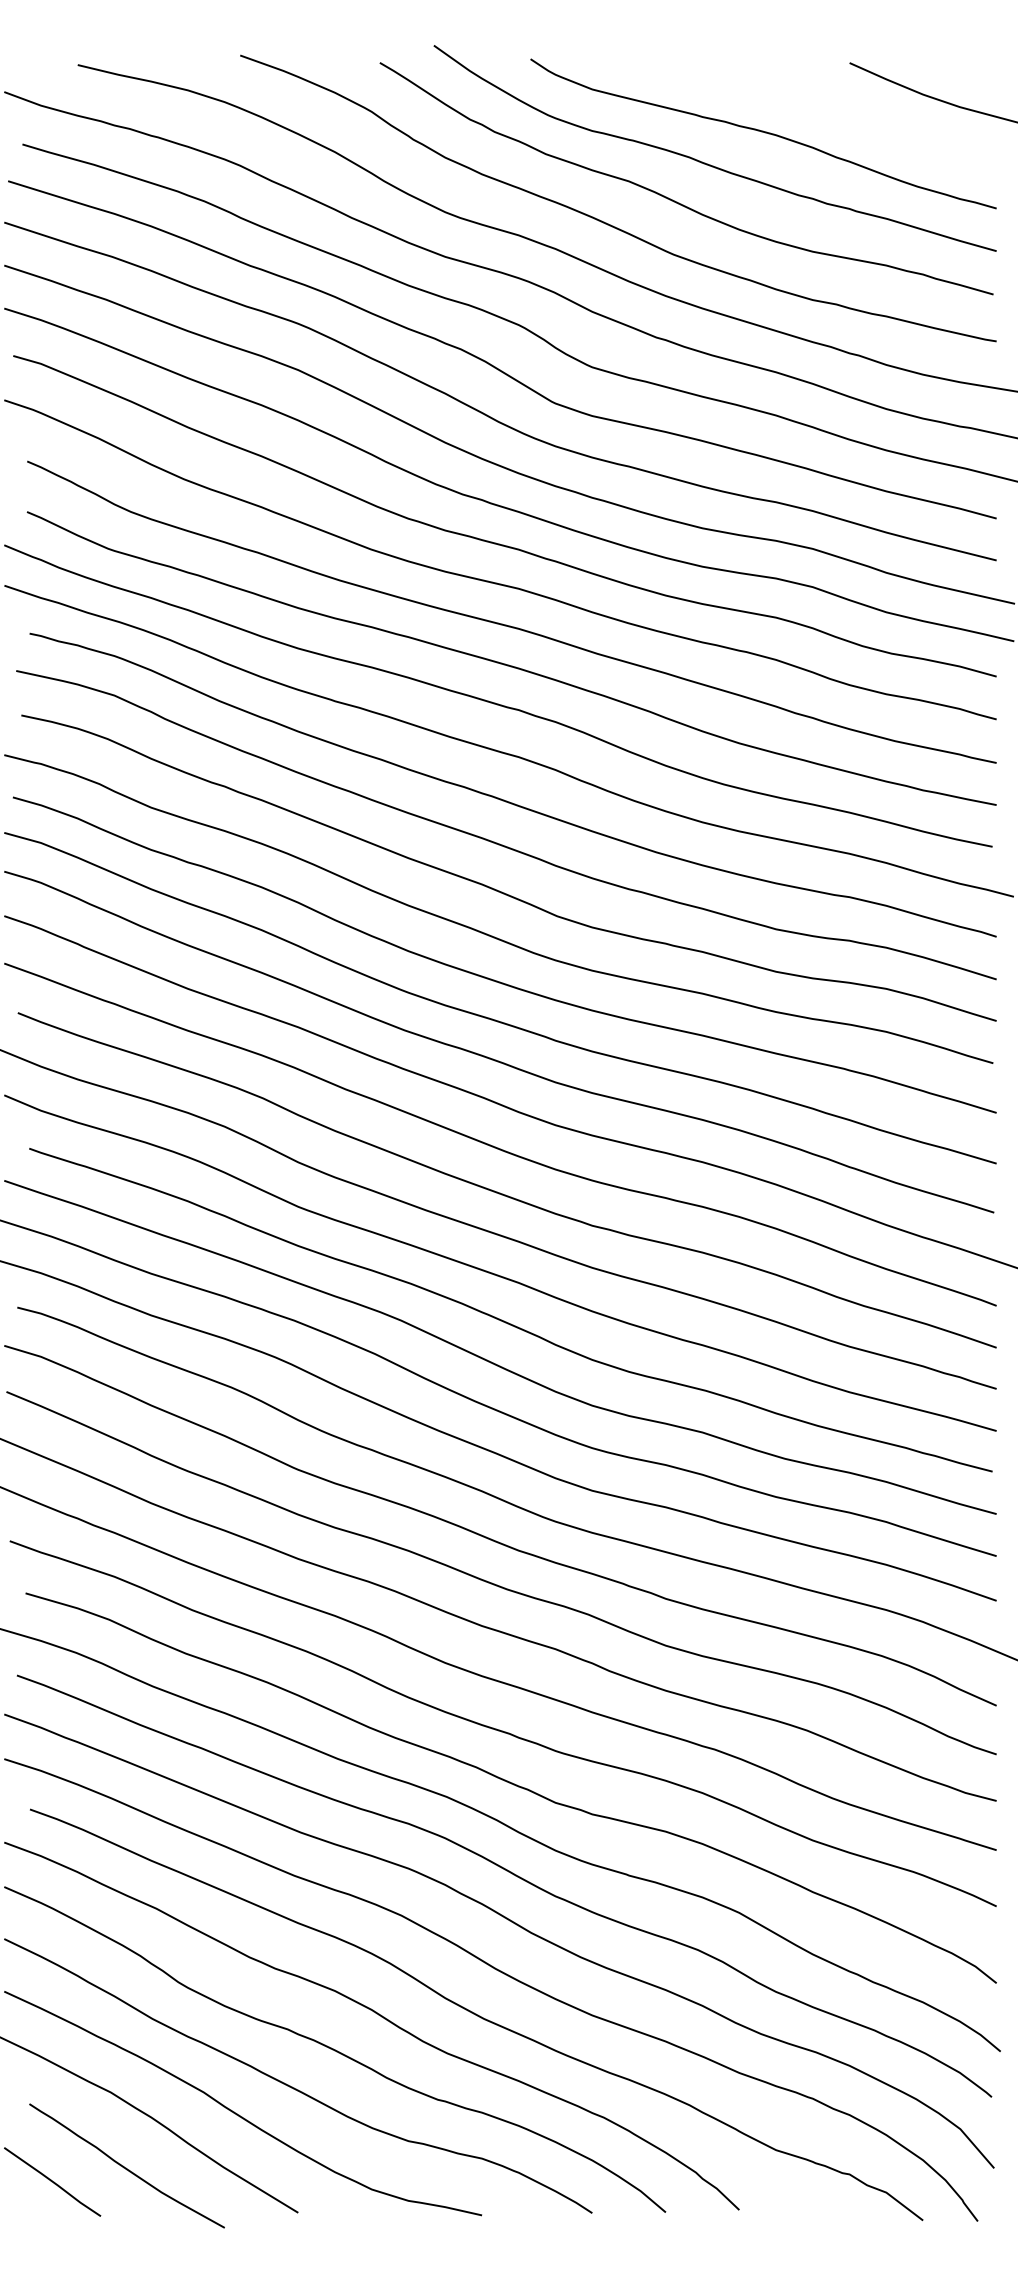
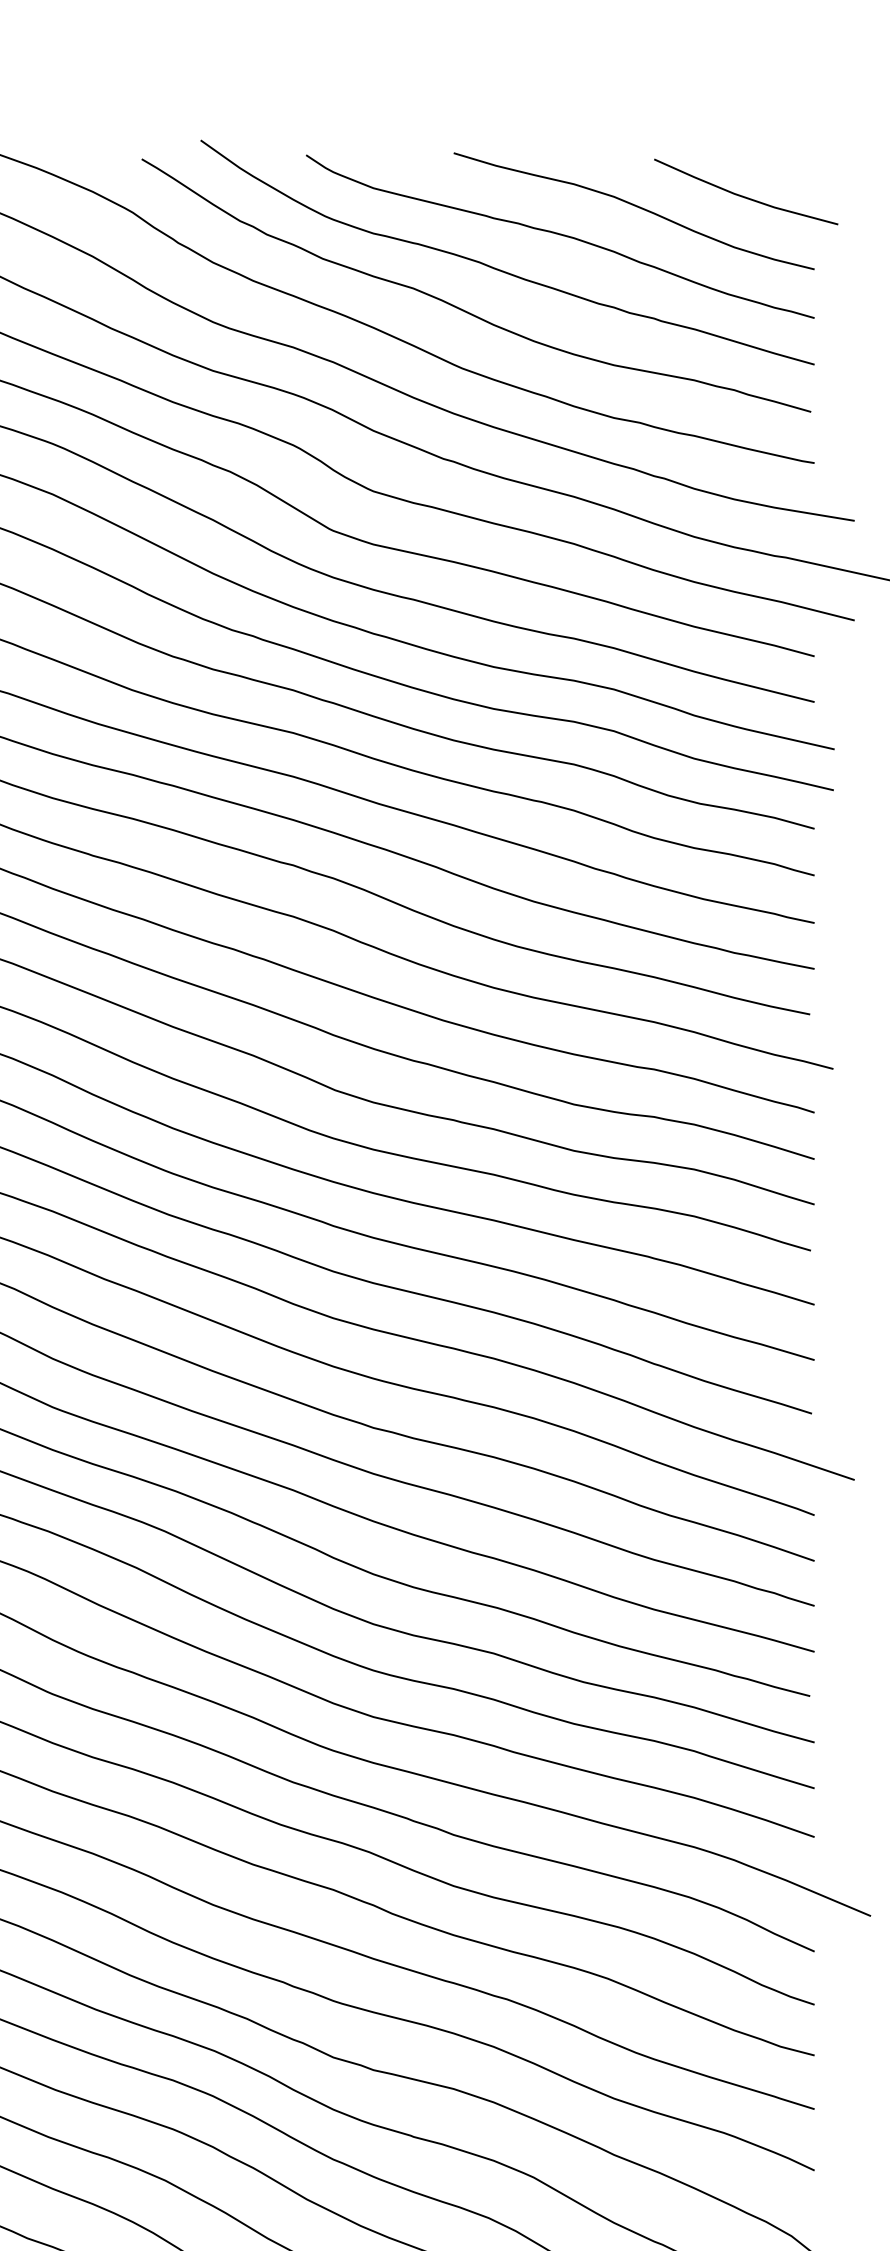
curve: (831, 106) -> (634, 206), added

